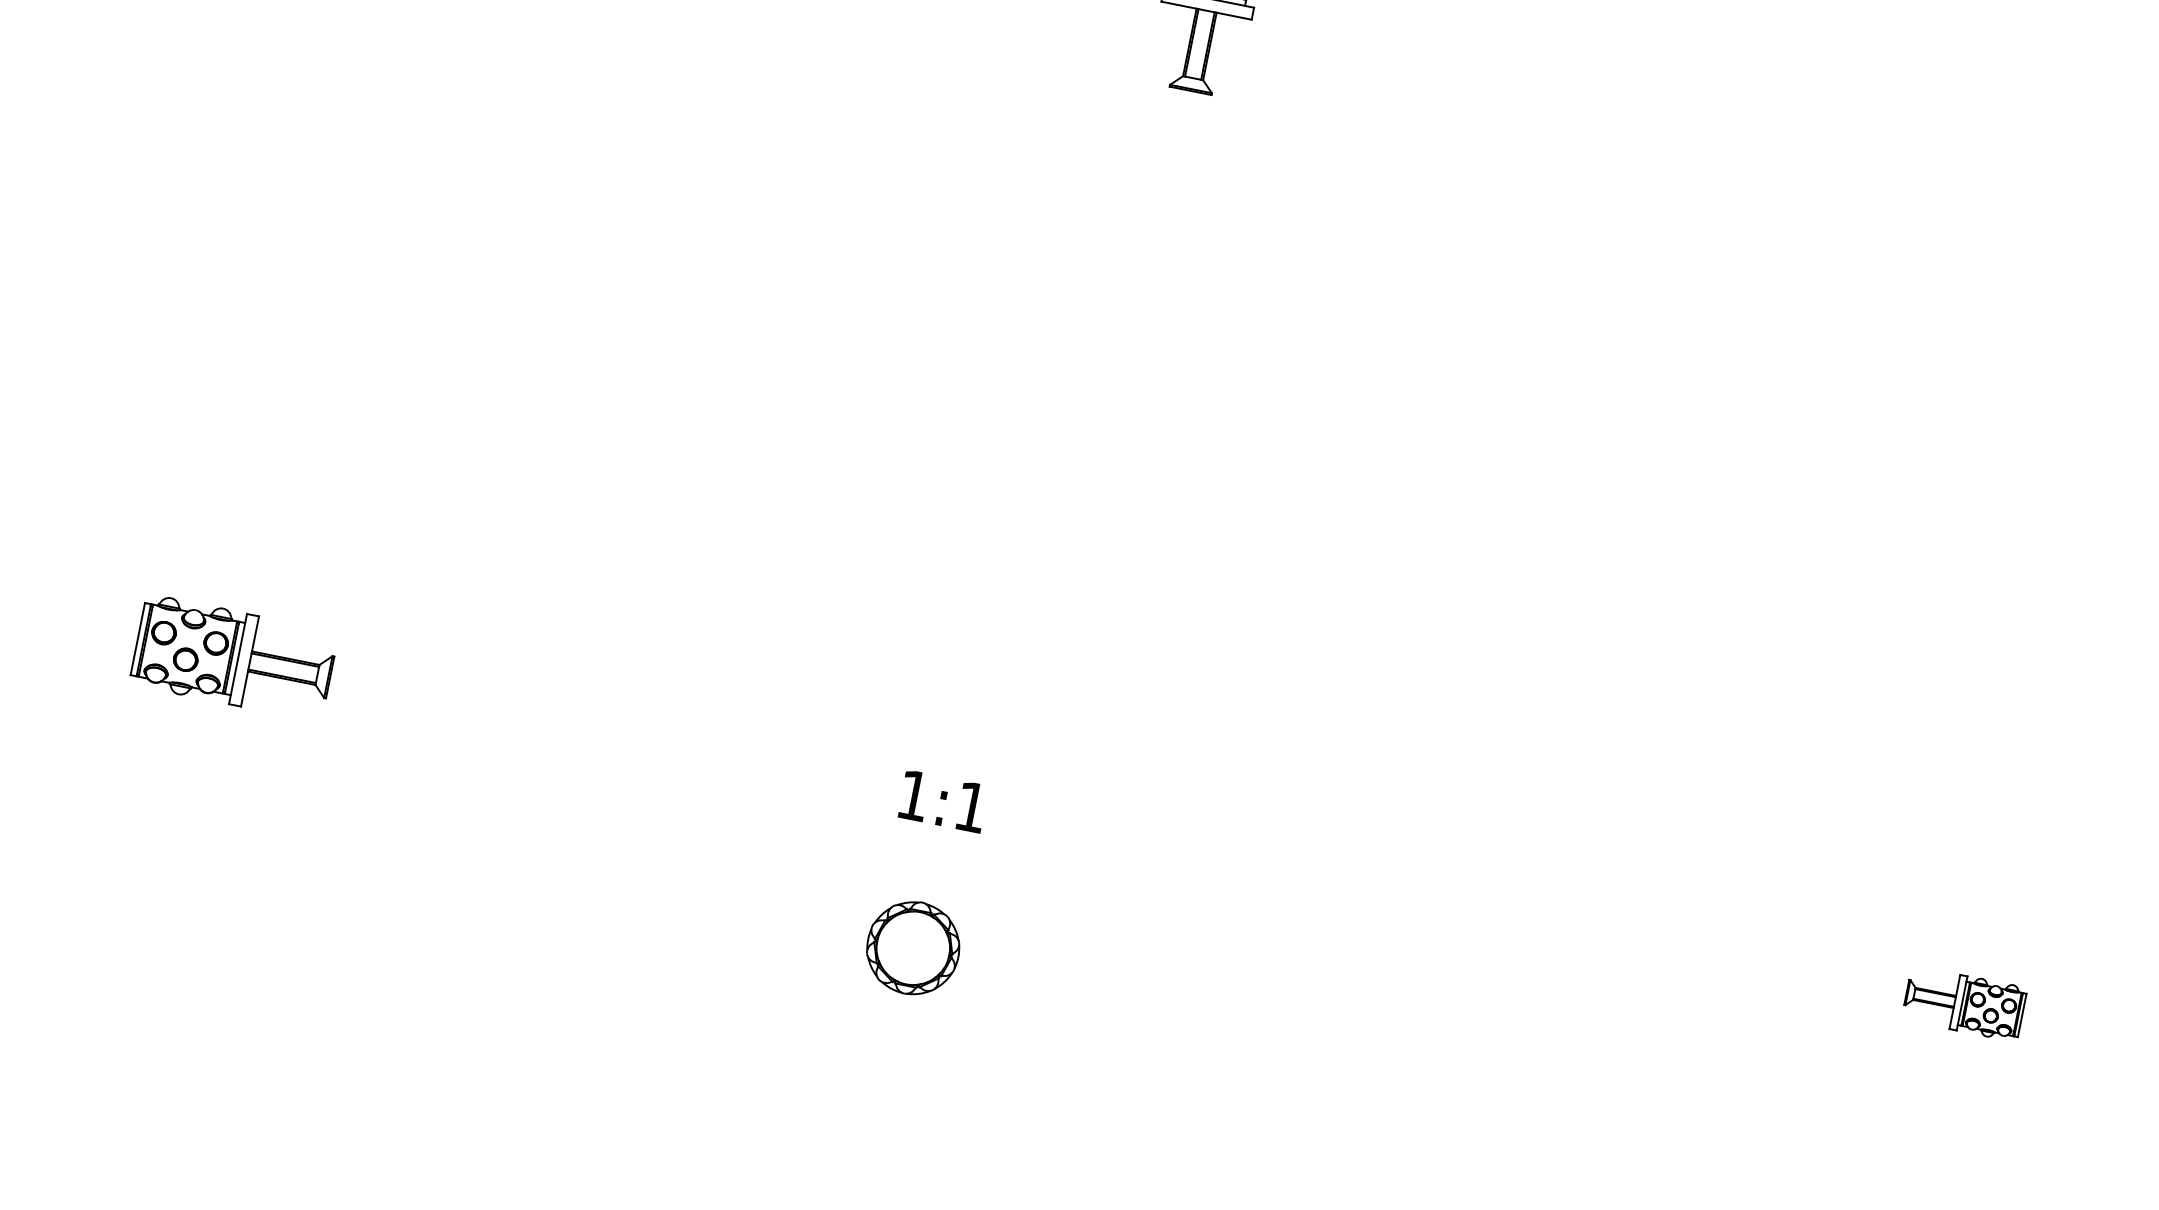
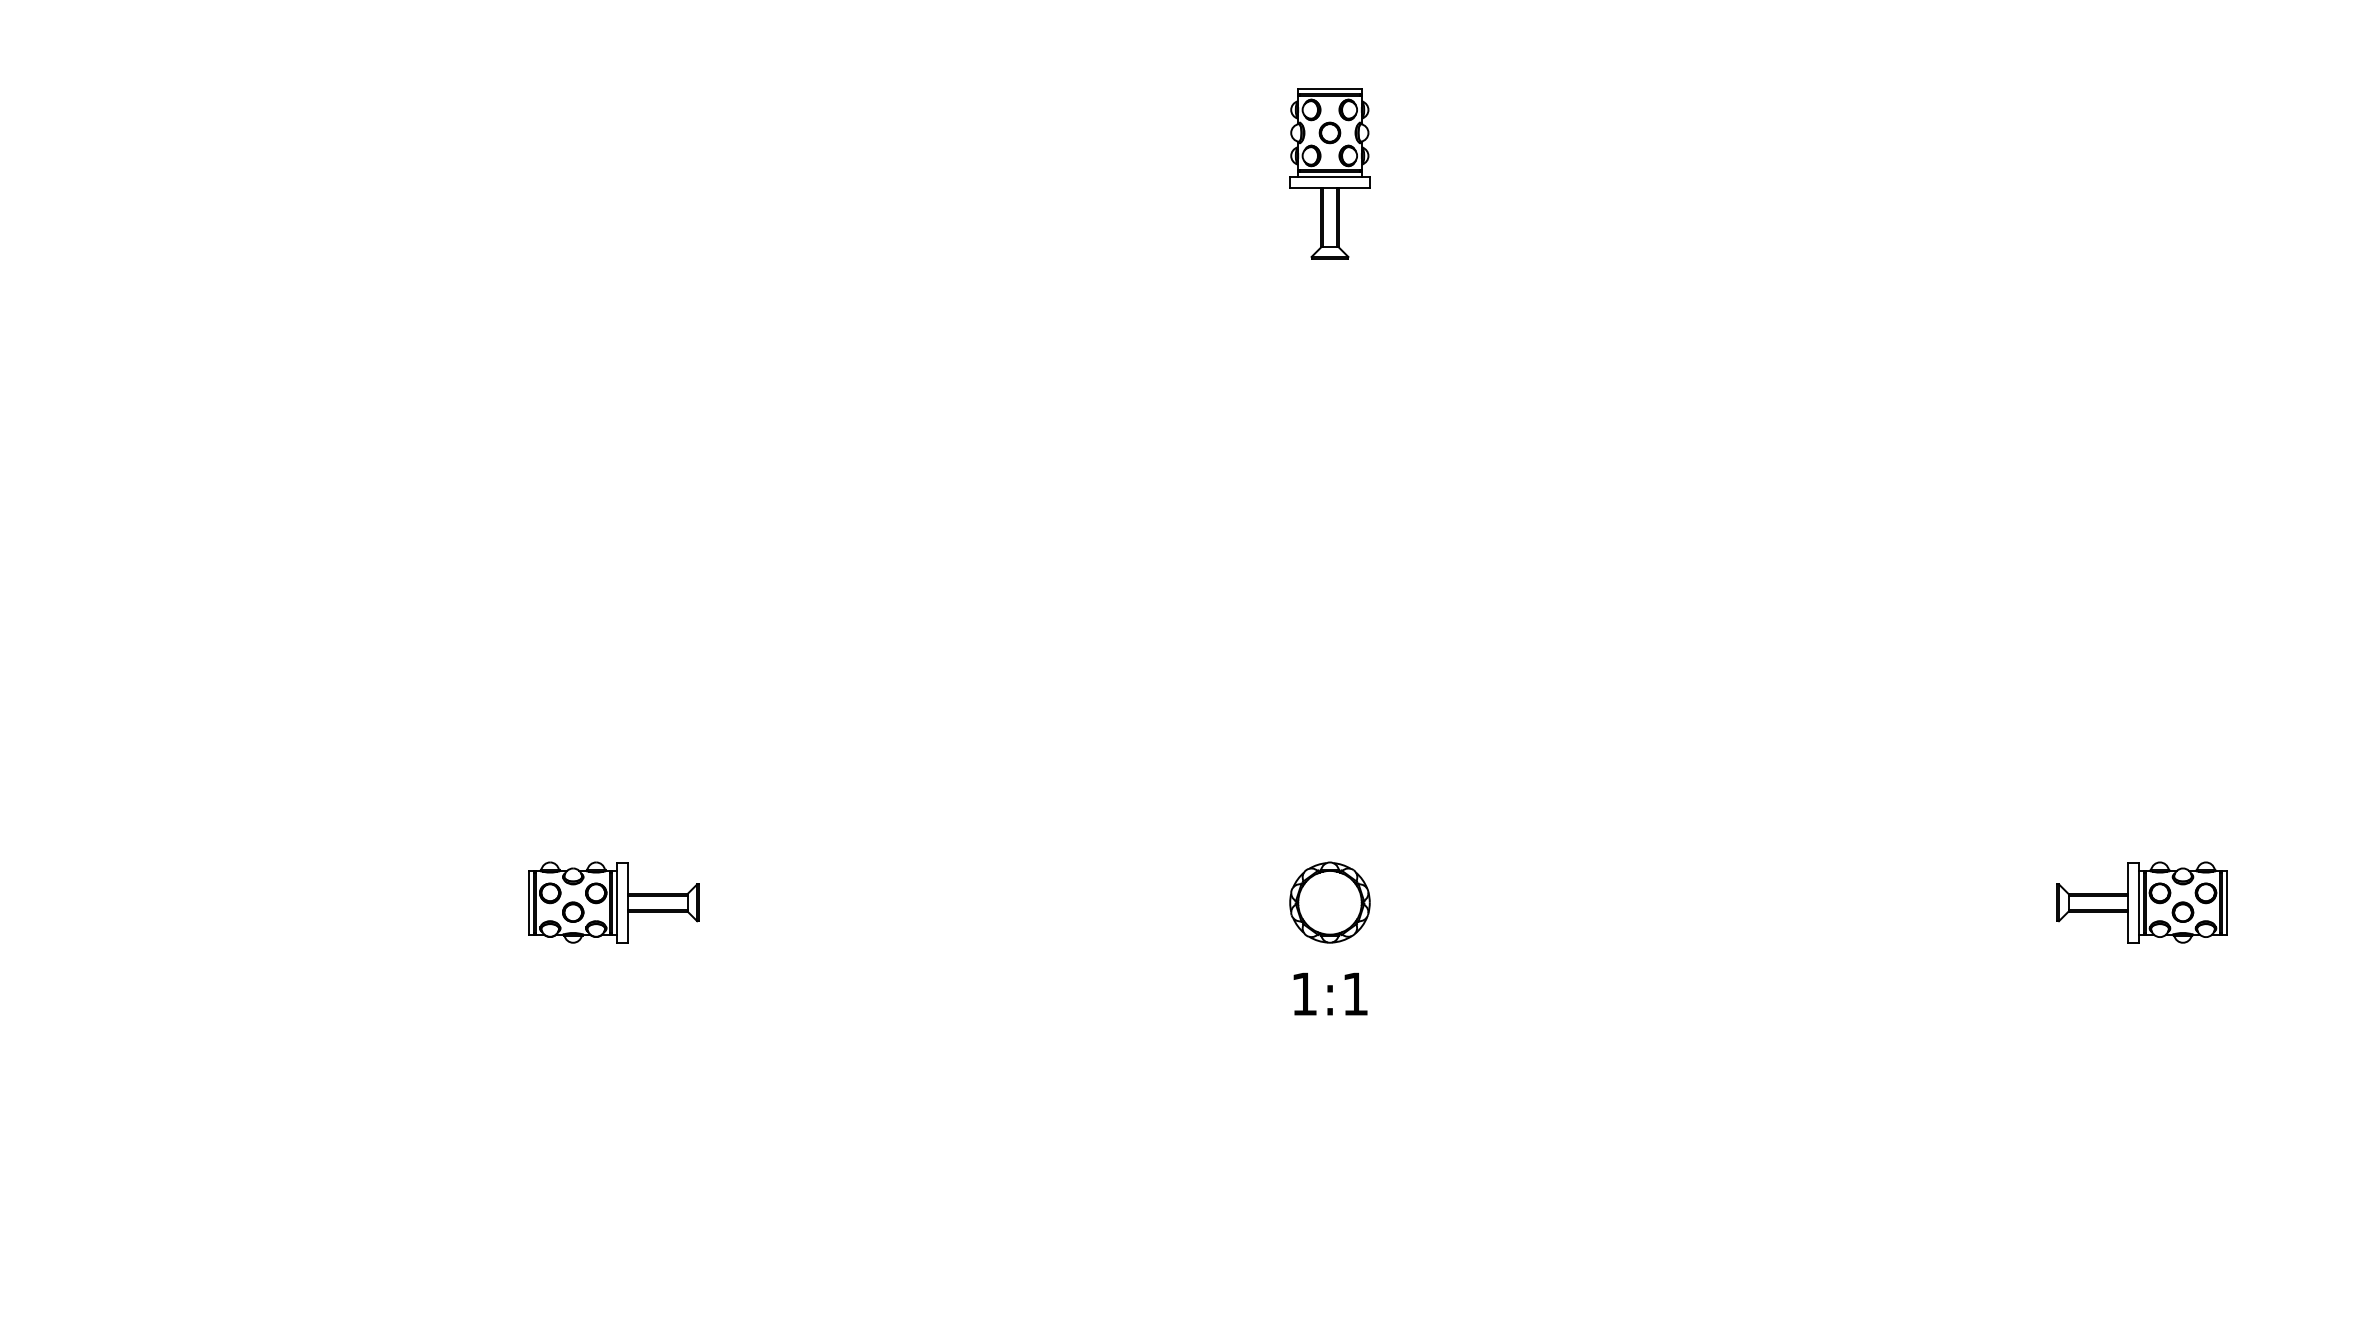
text: (943, 800) -> (1330, 993), moved
part: (912, 947) -> (1329, 902), moved
part: (1963, 1003) -> (2141, 902), size x1.67

